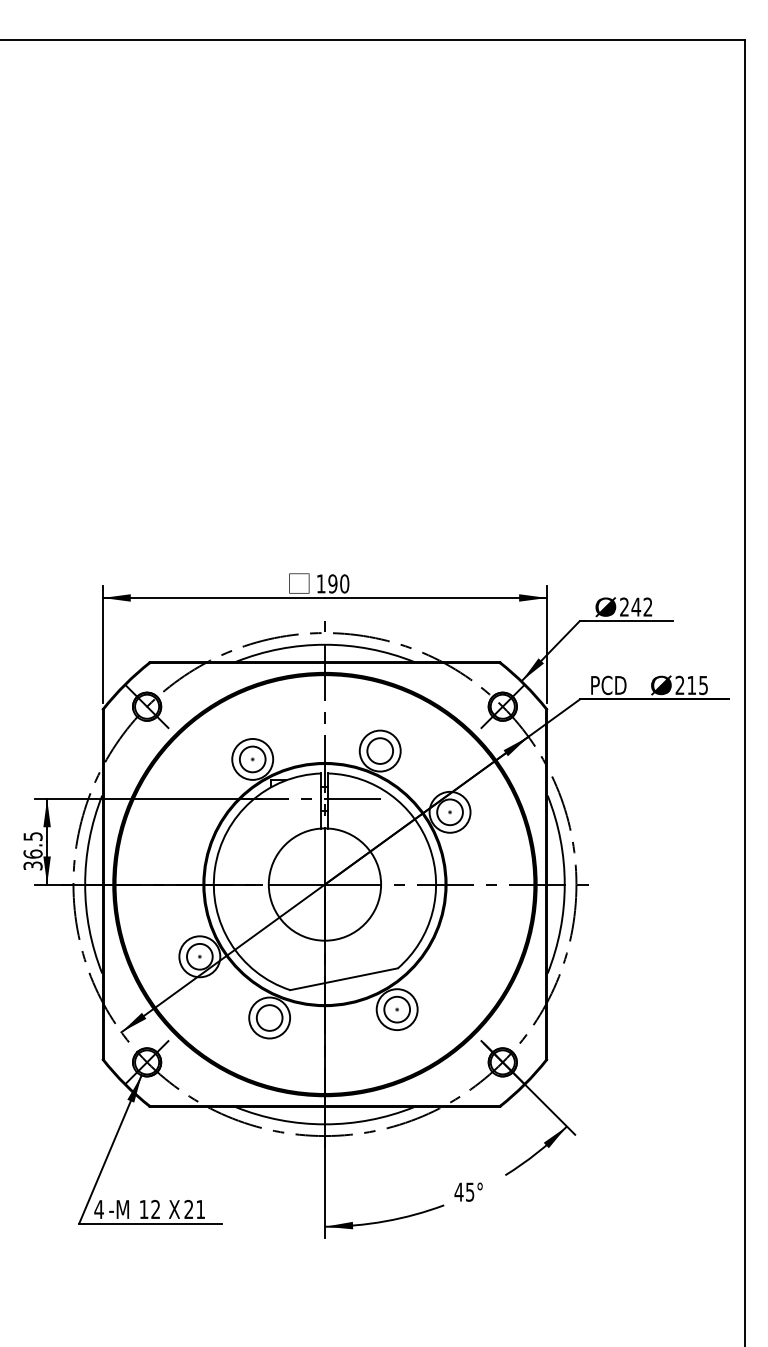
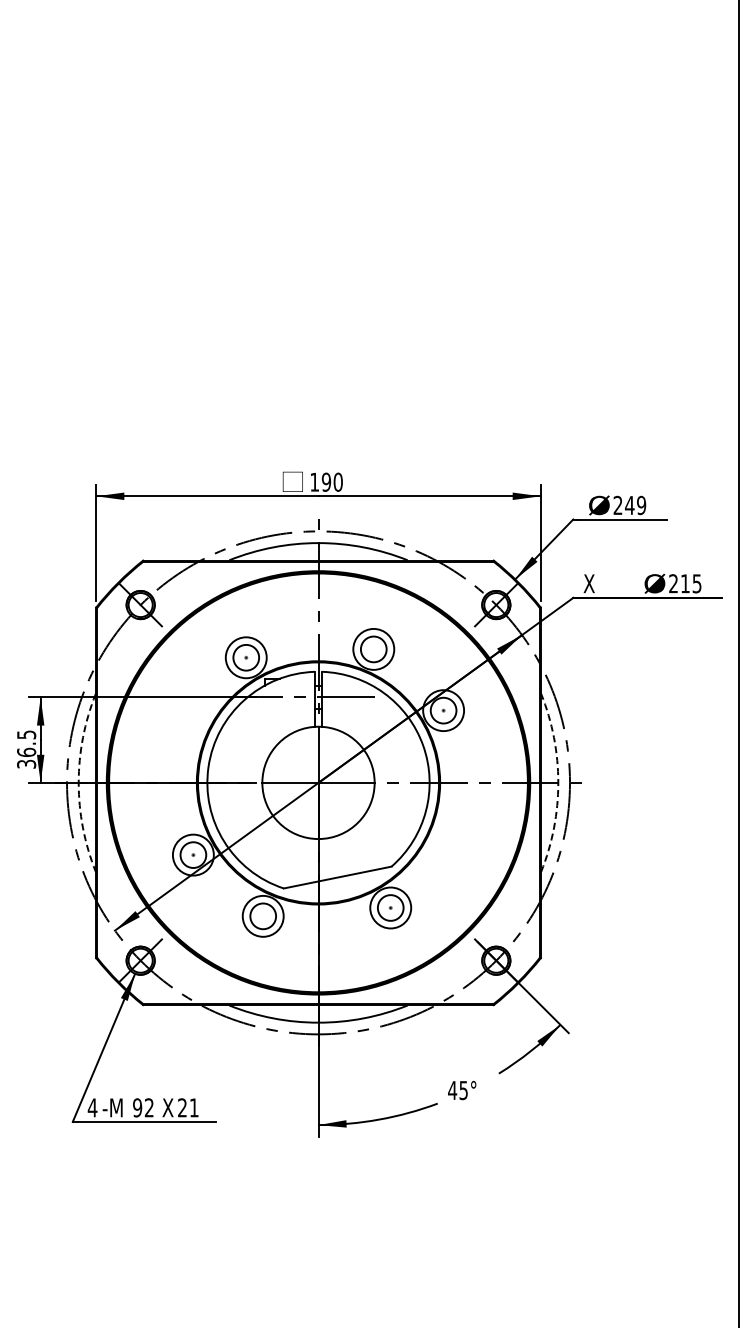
text: (647, 606) -> (641, 504), 242 -> 249
text: (608, 685) -> (602, 583), PCD -> X
arc: (85, 884) -> (79, 782), solid -> dashed
arc: (564, 884) -> (558, 782), solid -> dashed
text: (143, 1209) -> (137, 1107), 12 -> 92

